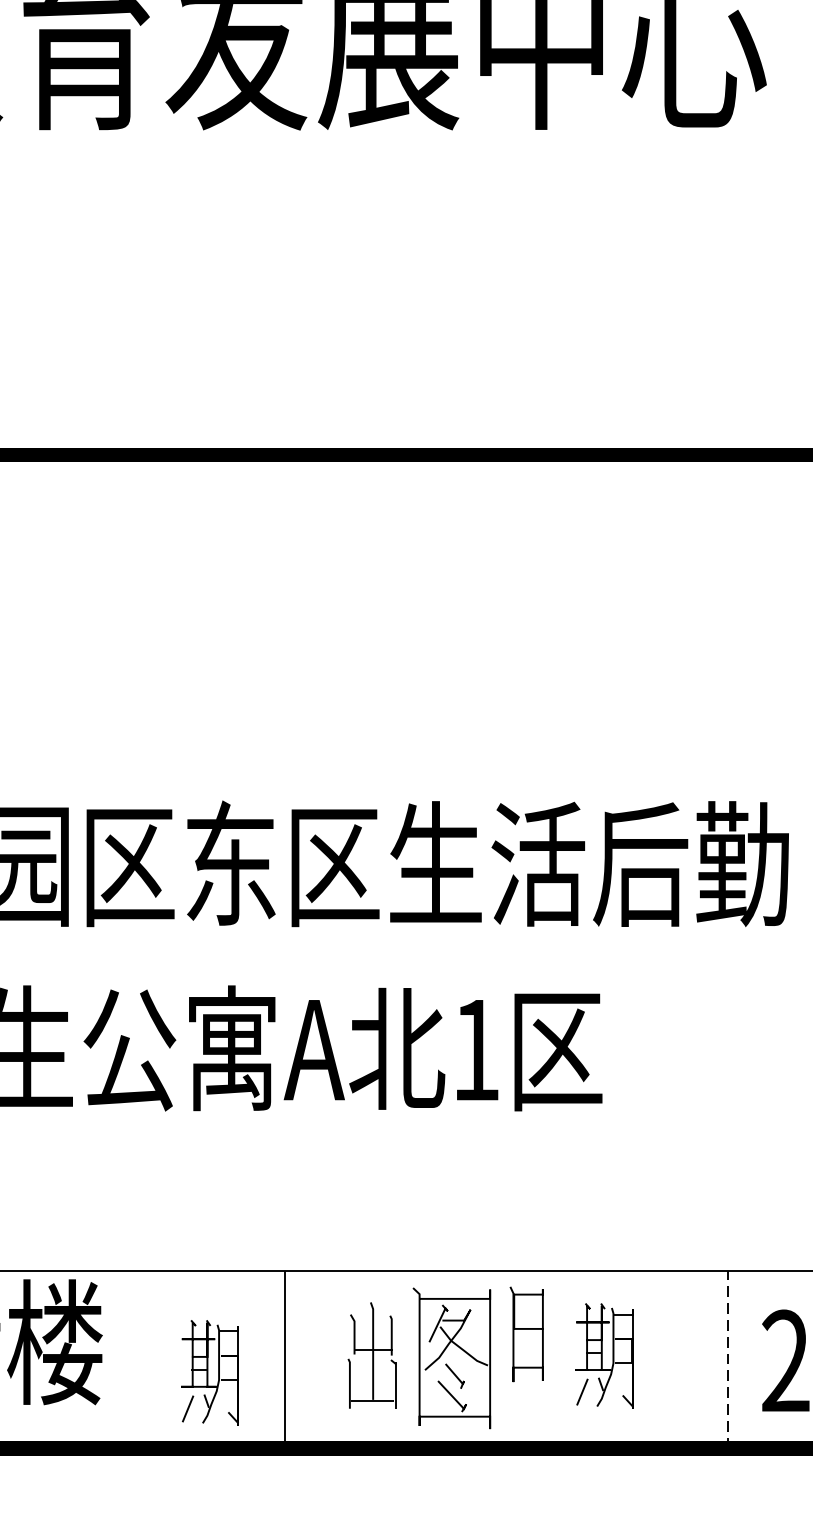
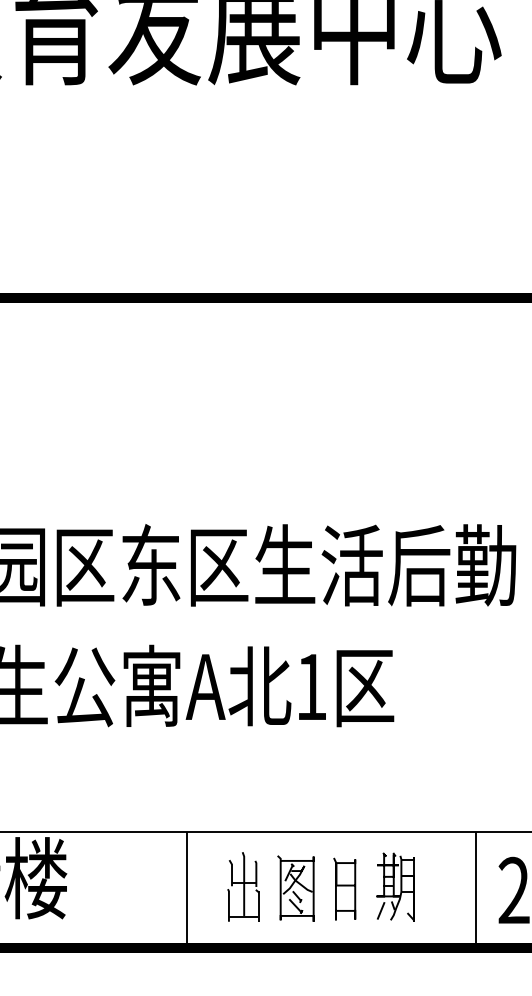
curve: (526, 1330) -> (344, 886), moved
part: (451, 1357) -> (295, 888), size x0.71
line: (728, 1359) -> (476, 889), dashed -> solid
part: (210, 1371) -> (137, 897), removed

